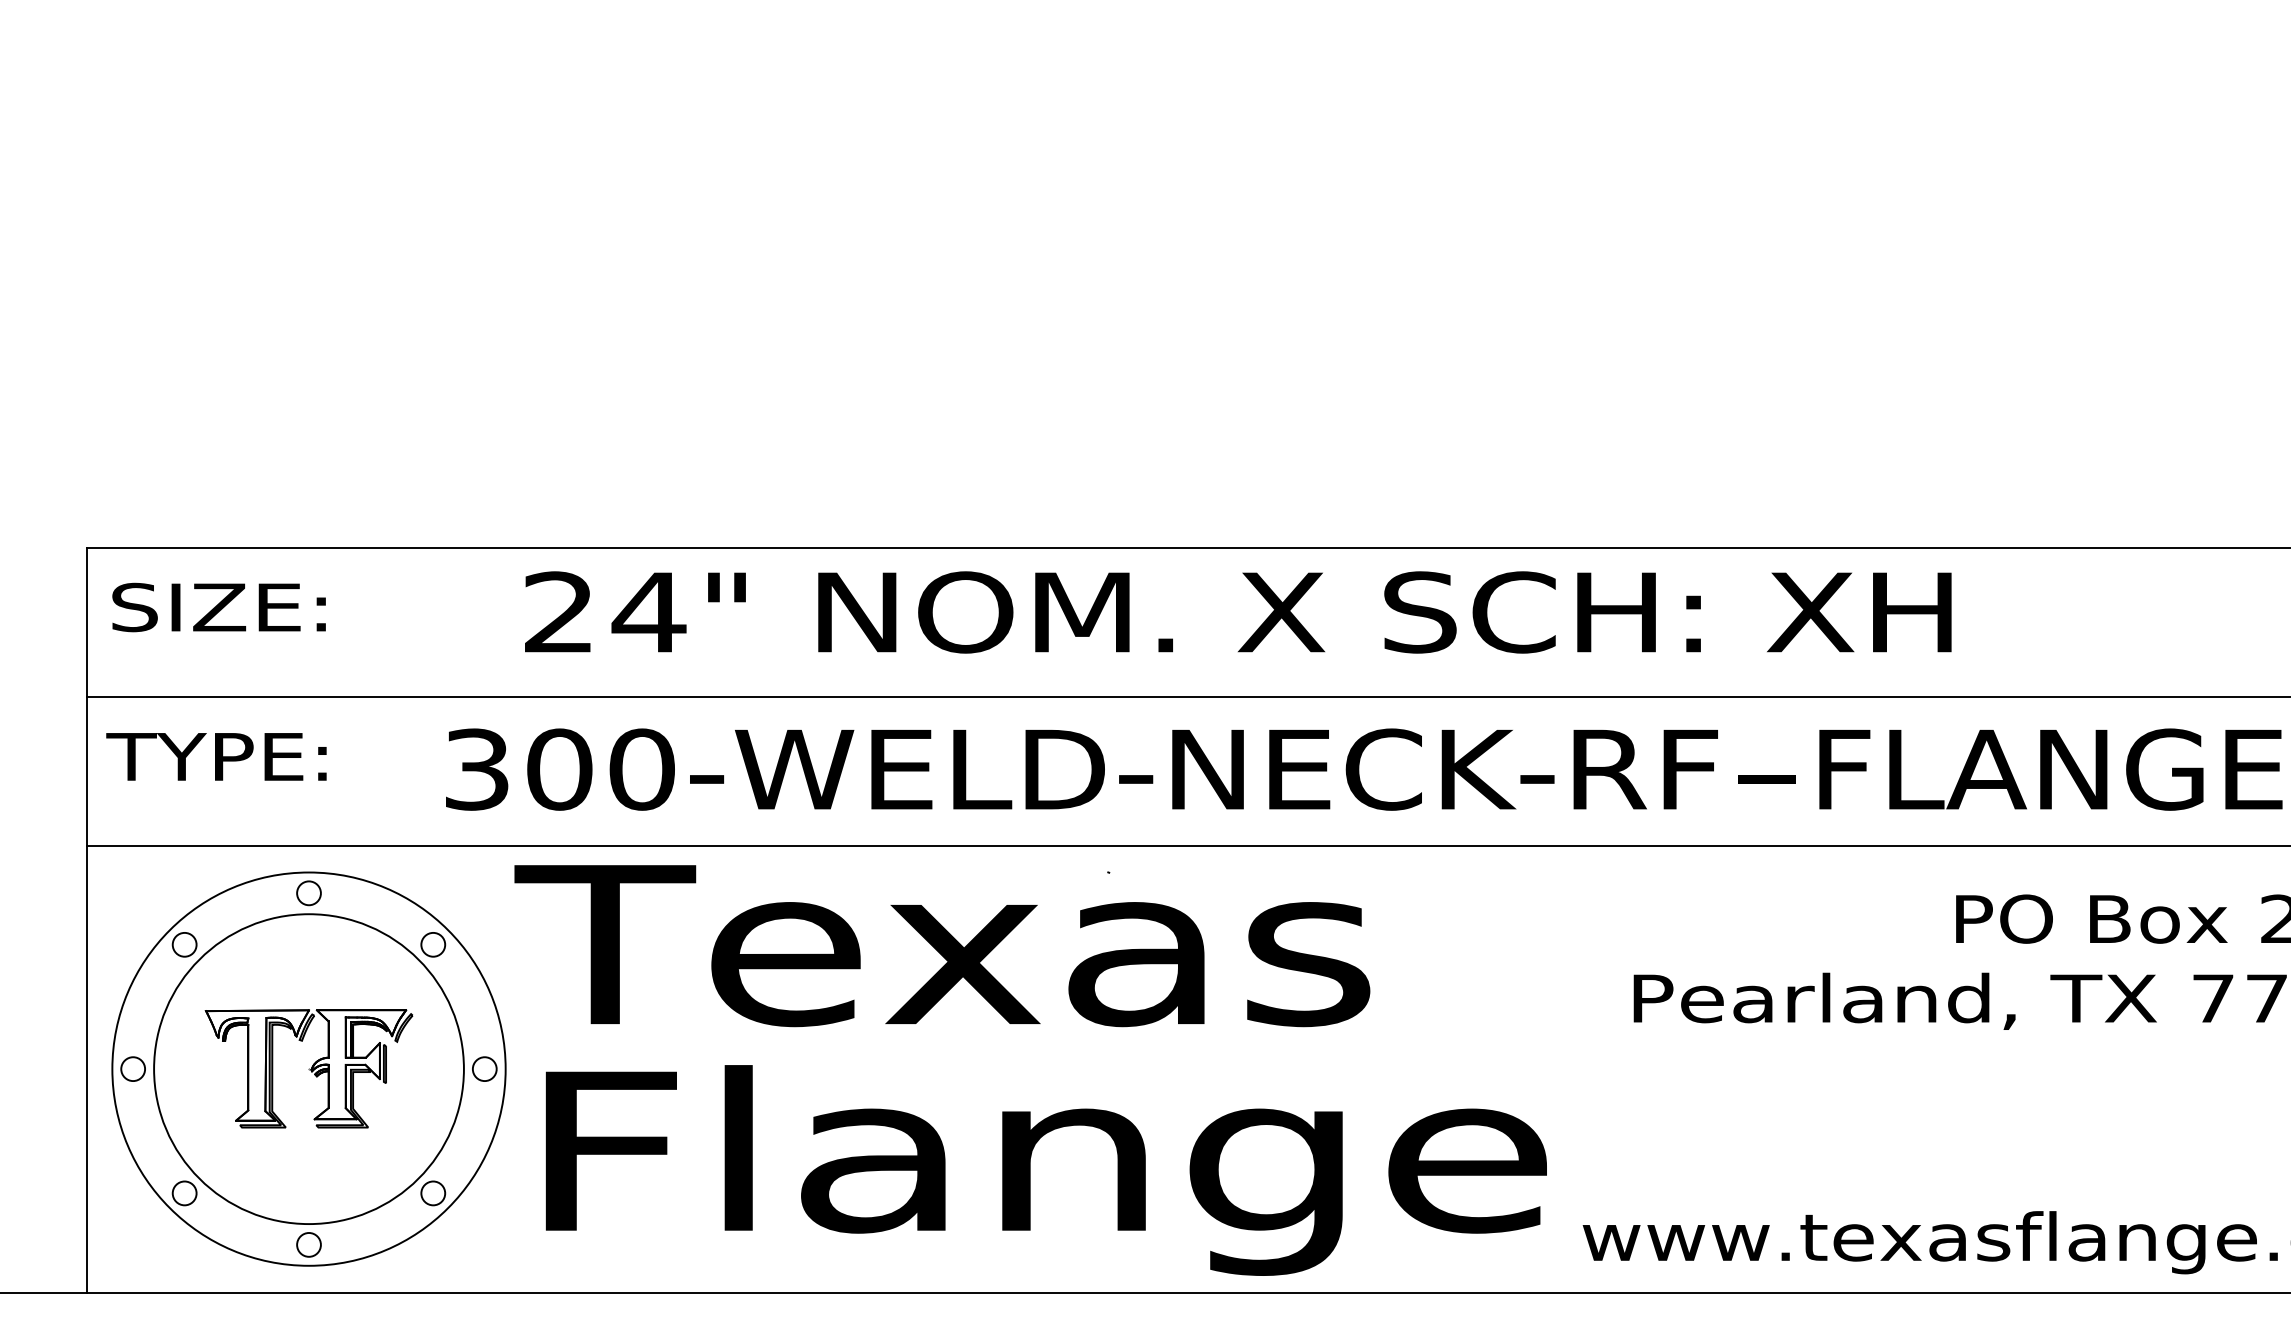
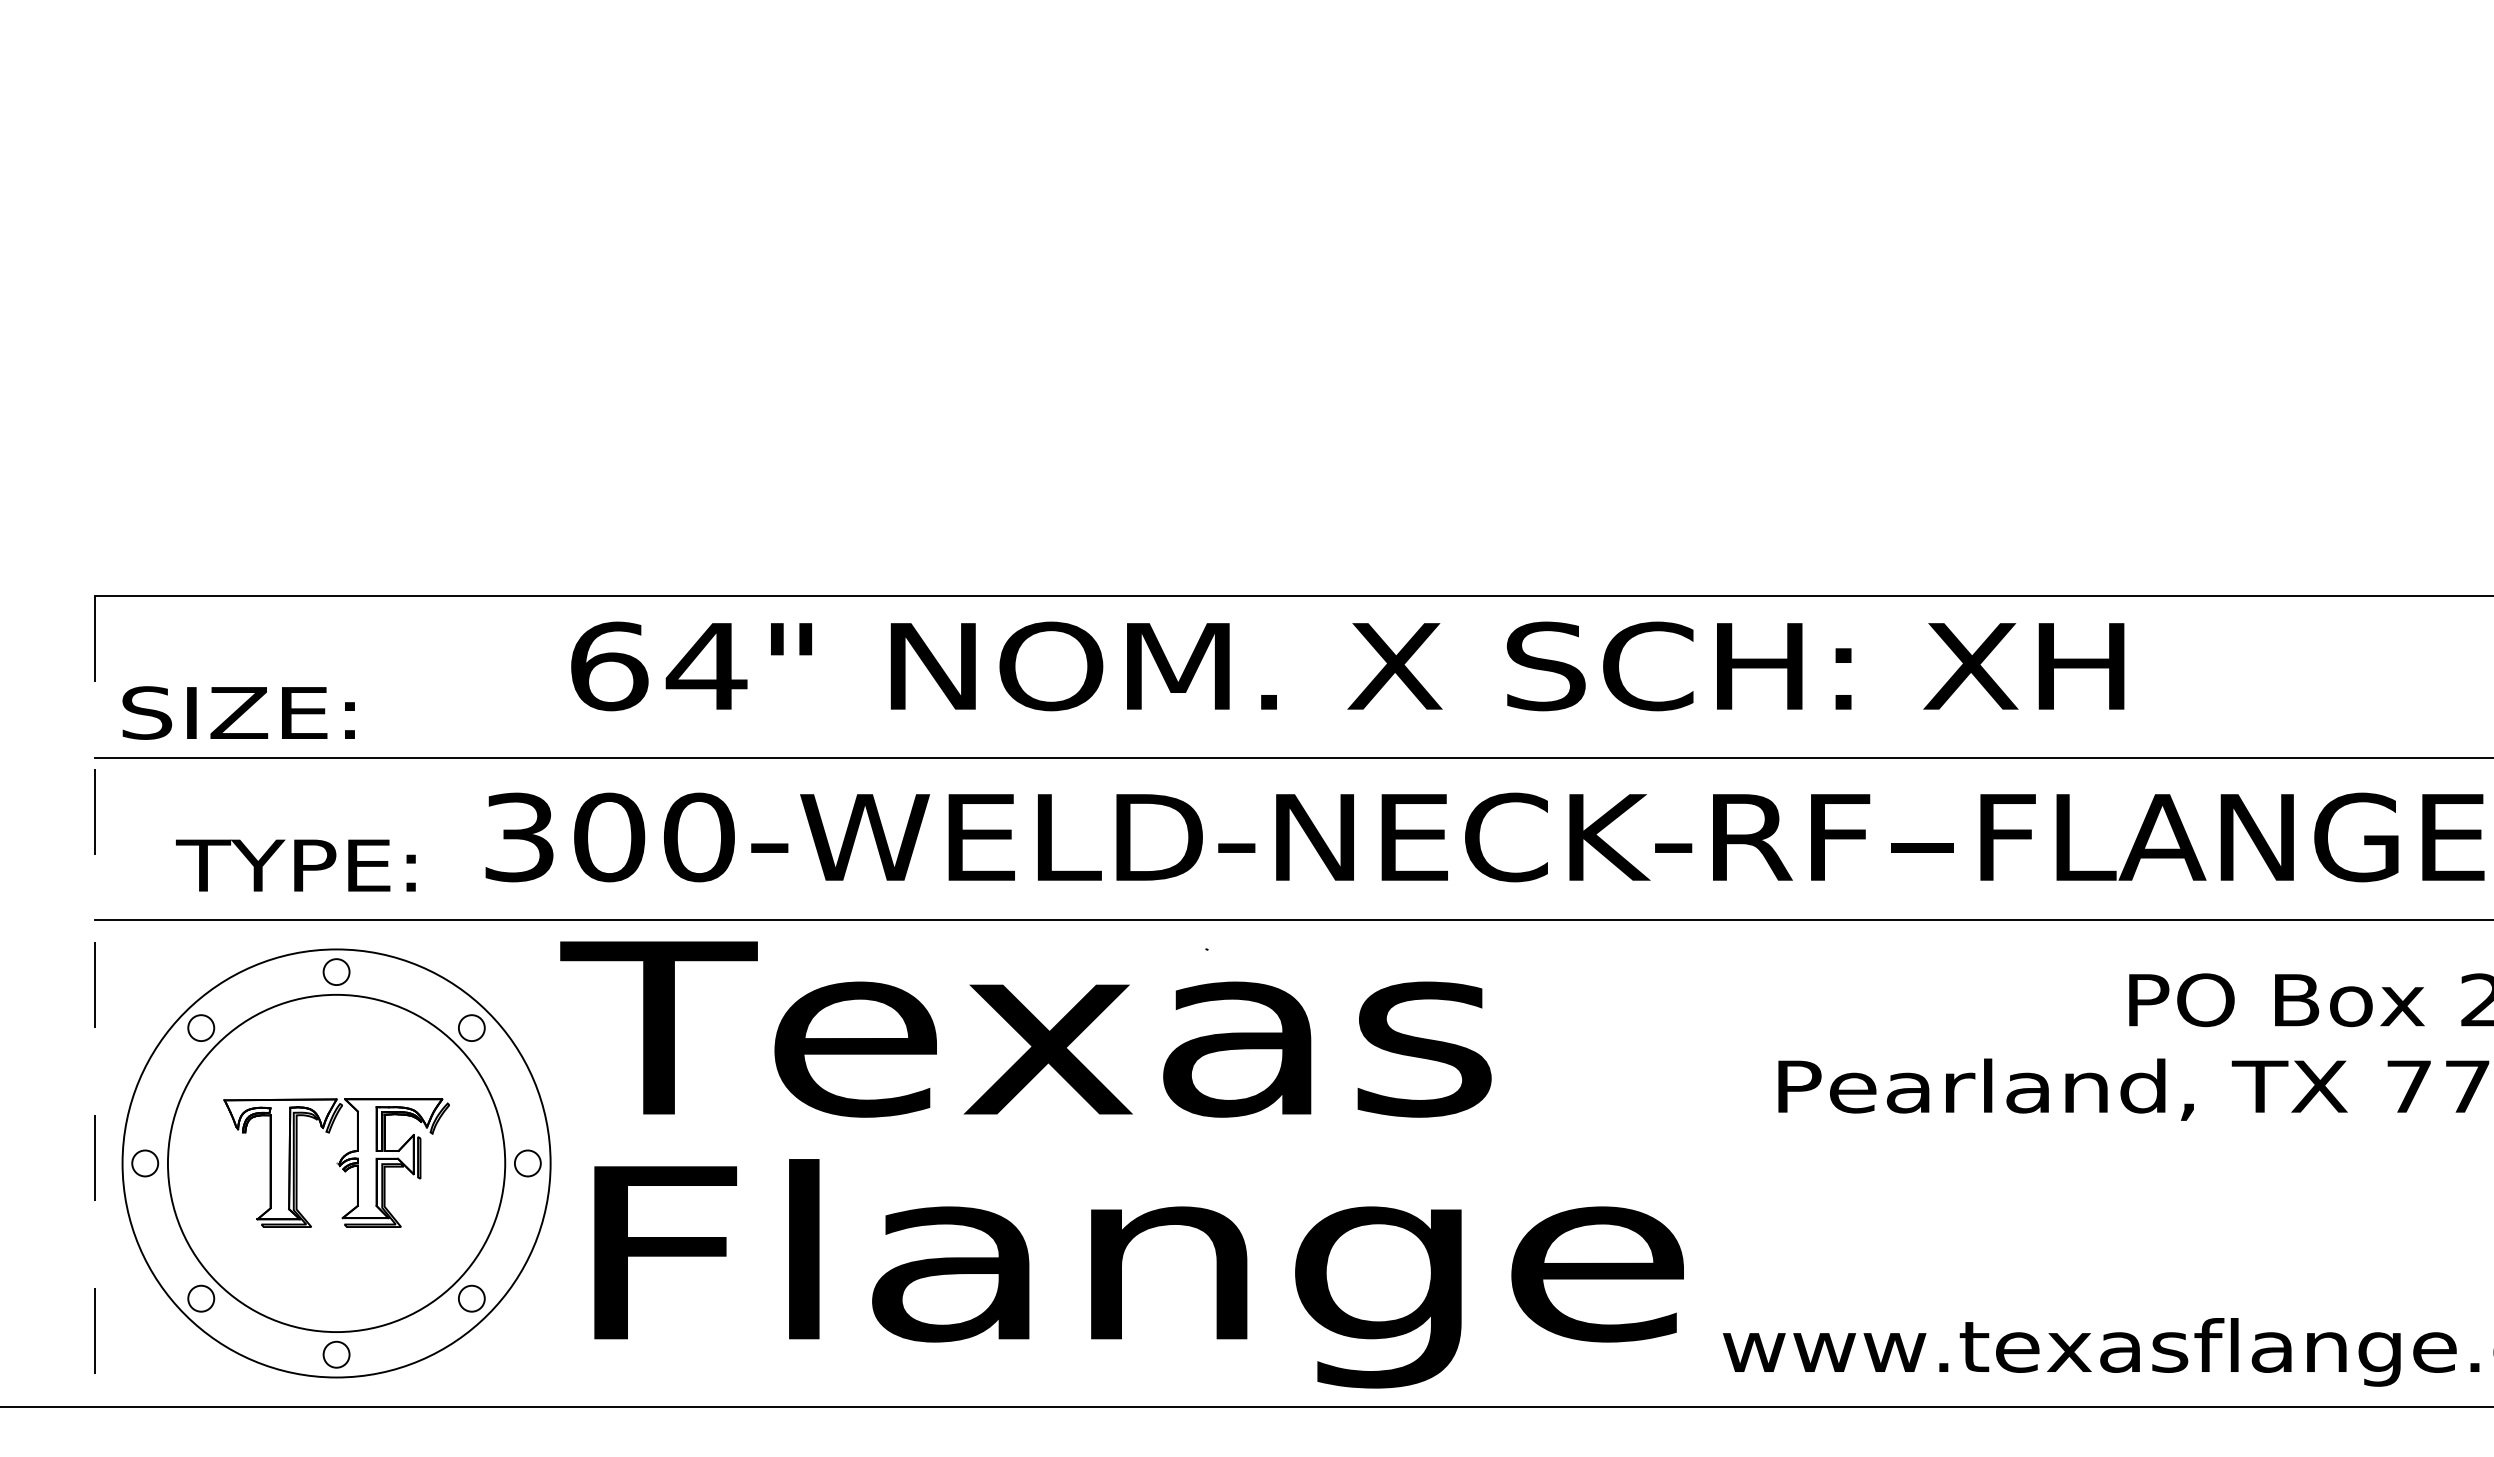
text: (218, 607) -> (238, 712), moved
text: (559, 612) -> (609, 666), 24" -> 64"
text: (216, 756) -> (295, 865), moved
line: (86, 920) -> (94, 1001), solid -> dashed

